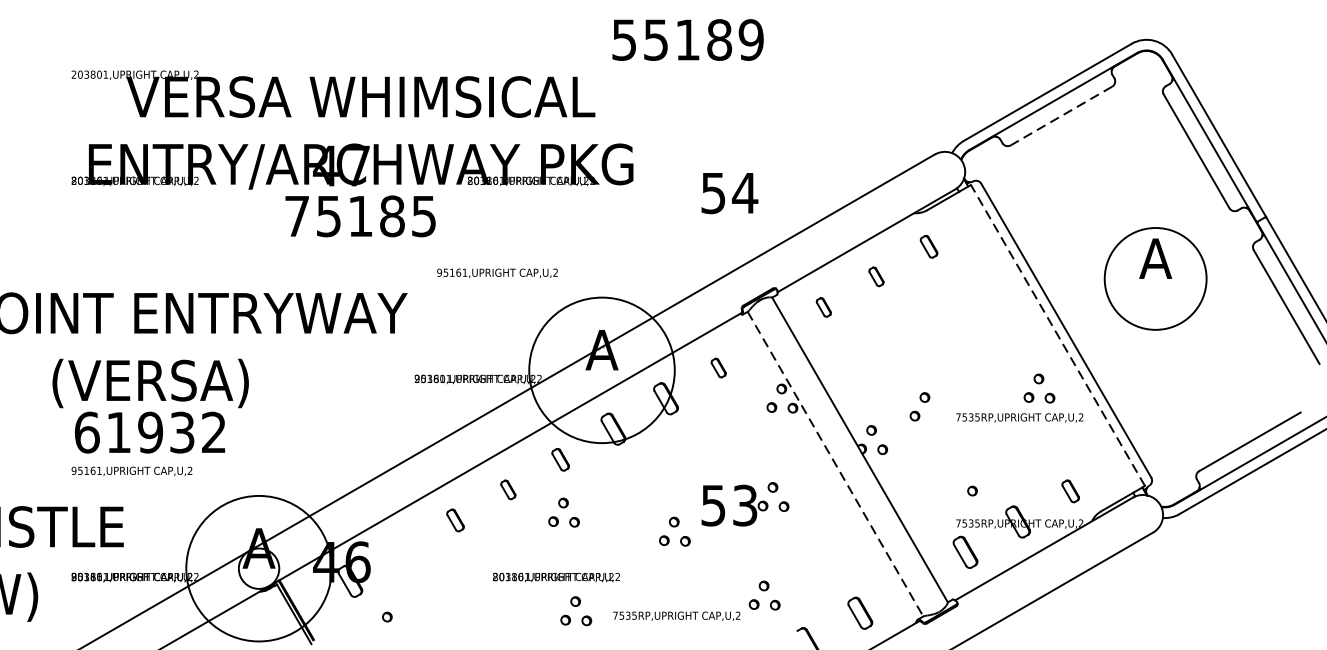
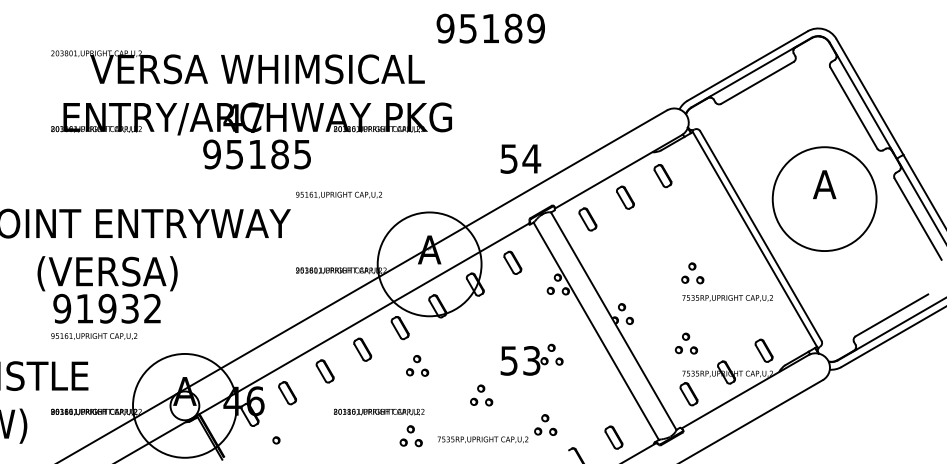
text: (624, 39) -> (445, 28), 55189 -> 95189
line: (1061, 115) -> (757, 82), dashed -> solid
text: (729, 192) -> (520, 158), moved
text: (296, 216) -> (211, 154), 75185 -> 95185
part: (928, 247) -> (662, 176), size x1.43
text: (496, 272) -> (338, 194), moved
part: (876, 276) -> (625, 197), size x1.67
circle: (1155, 279) -> (824, 199), size x1.43
part: (823, 307) -> (587, 219), size x1.67
line: (1057, 335) -> (754, 239), dashed -> solid
part: (718, 367) -> (512, 262), size x1.67
part: (1039, 388) -> (692, 273), moved
part: (919, 406) -> (682, 343), moved
text: (87, 432) -> (62, 308), 61932 -> 91932
part: (559, 460) -> (399, 328), size x1.43
line: (835, 464) -> (596, 331), dashed -> solid
part: (507, 489) -> (362, 349), size x1.67
part: (1069, 491) -> (763, 350), size x1.43
part: (563, 512) -> (417, 365), moved
part: (454, 520) -> (324, 371), size x1.43
part: (674, 531) -> (481, 395), moved
part: (402, 551) -> (287, 393), added
text: (556, 576) -> (379, 411), moved

